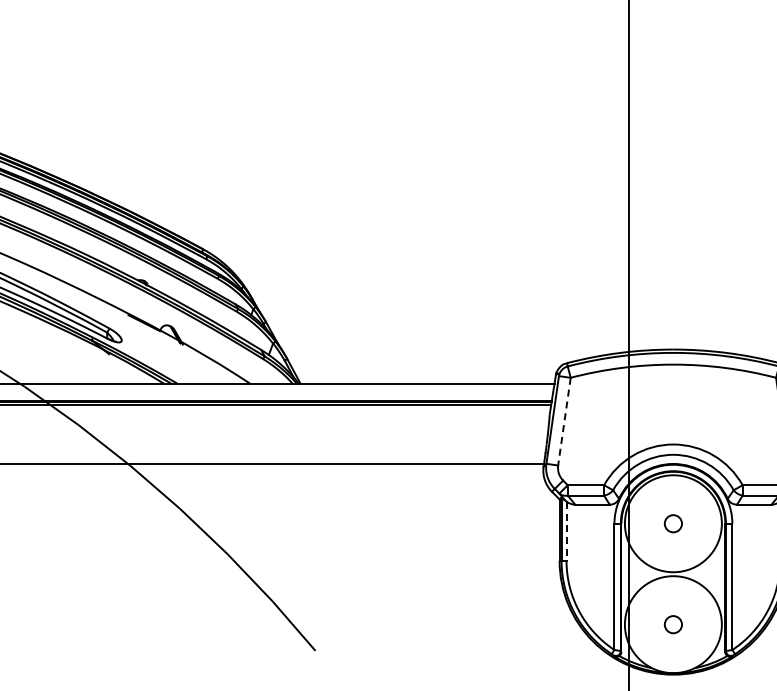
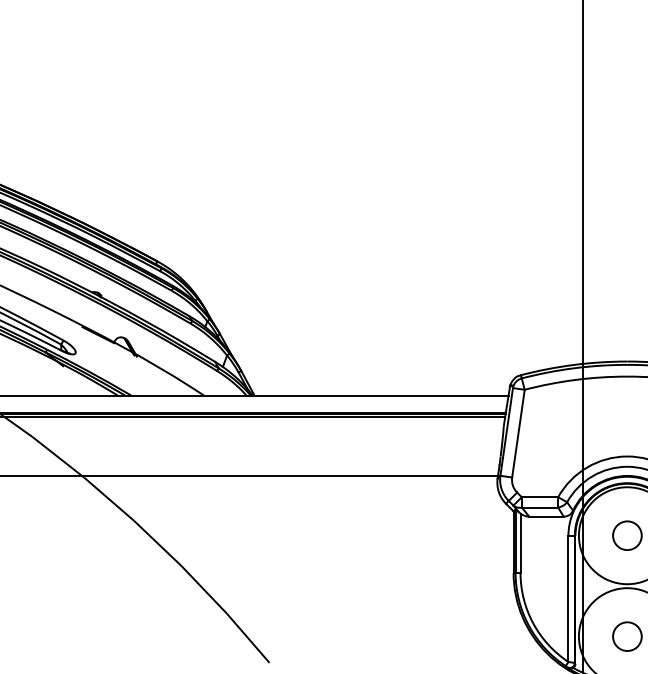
line: (564, 422) -> (518, 434), dashed -> solid
circle: (673, 523) -> (627, 535), size x1.67
line: (566, 531) -> (520, 543), dashed -> solid
circle: (673, 624) -> (627, 636), size x1.67

